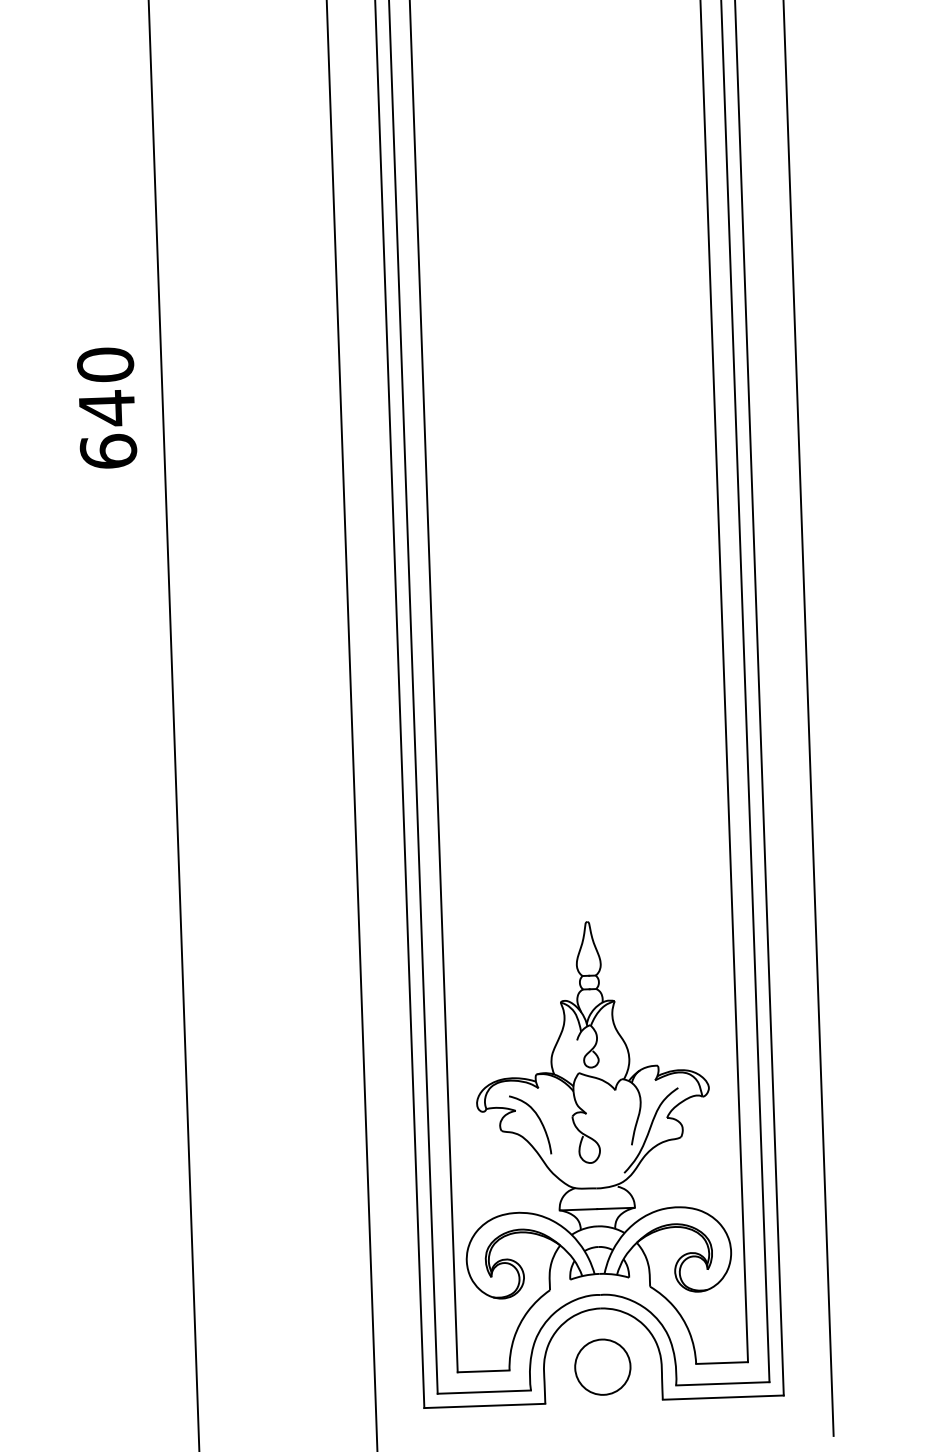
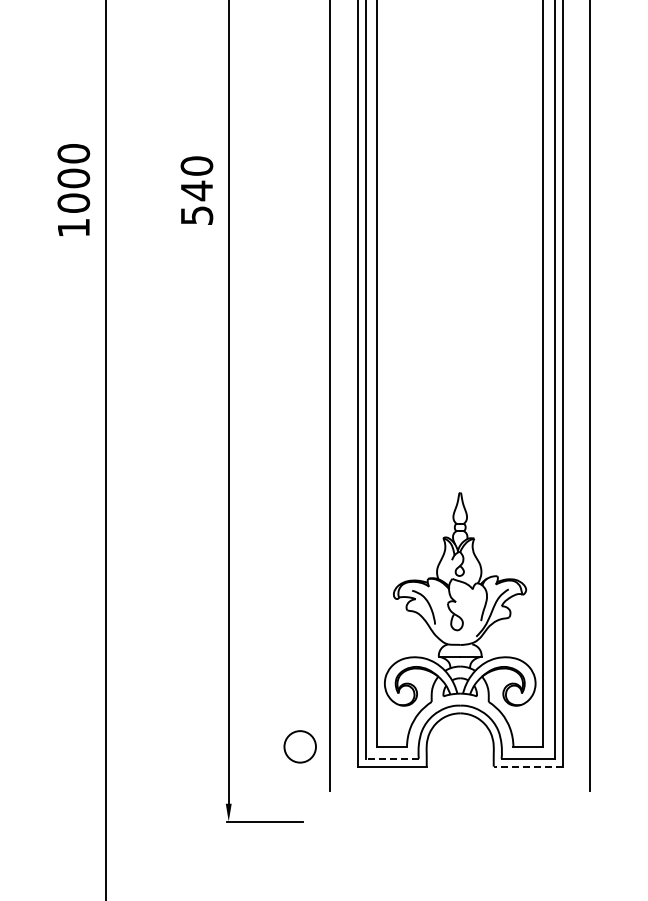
text: (107, 451) -> (196, 215), 640 -> 540
circle: (601, 1366) -> (299, 746), moved
line: (484, 1391) -> (392, 758), solid -> dashed
line: (722, 1397) -> (527, 766), solid -> dashed

